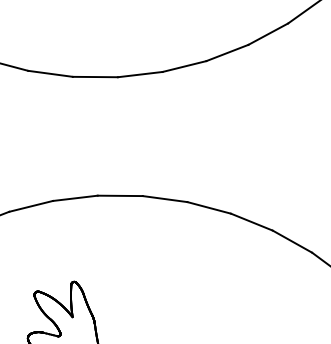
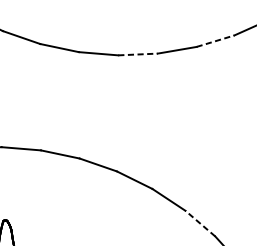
line: (268, 34) -> (215, 41), solid -> dashed
line: (184, 66) -> (137, 54), solid -> dashed
line: (292, 241) -> (200, 223), solid -> dashed

